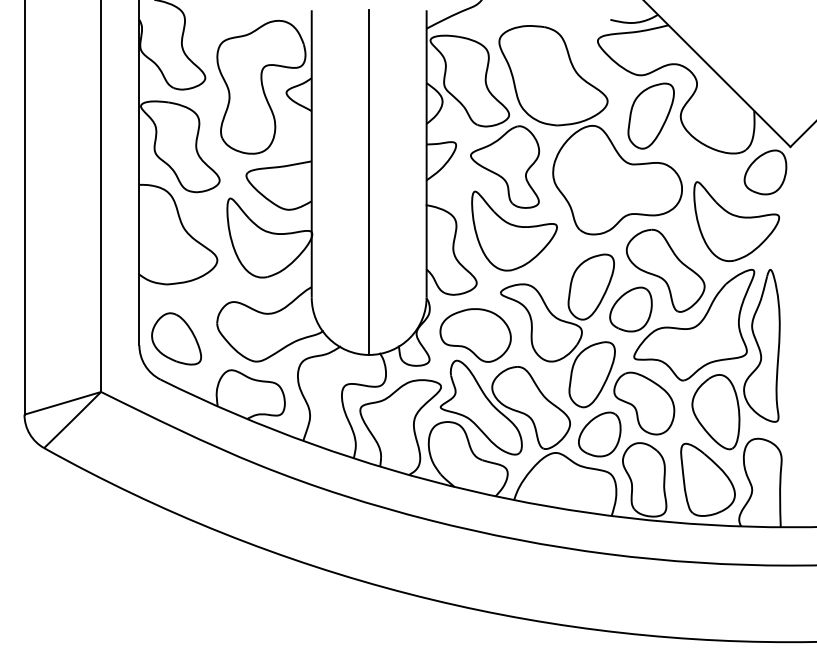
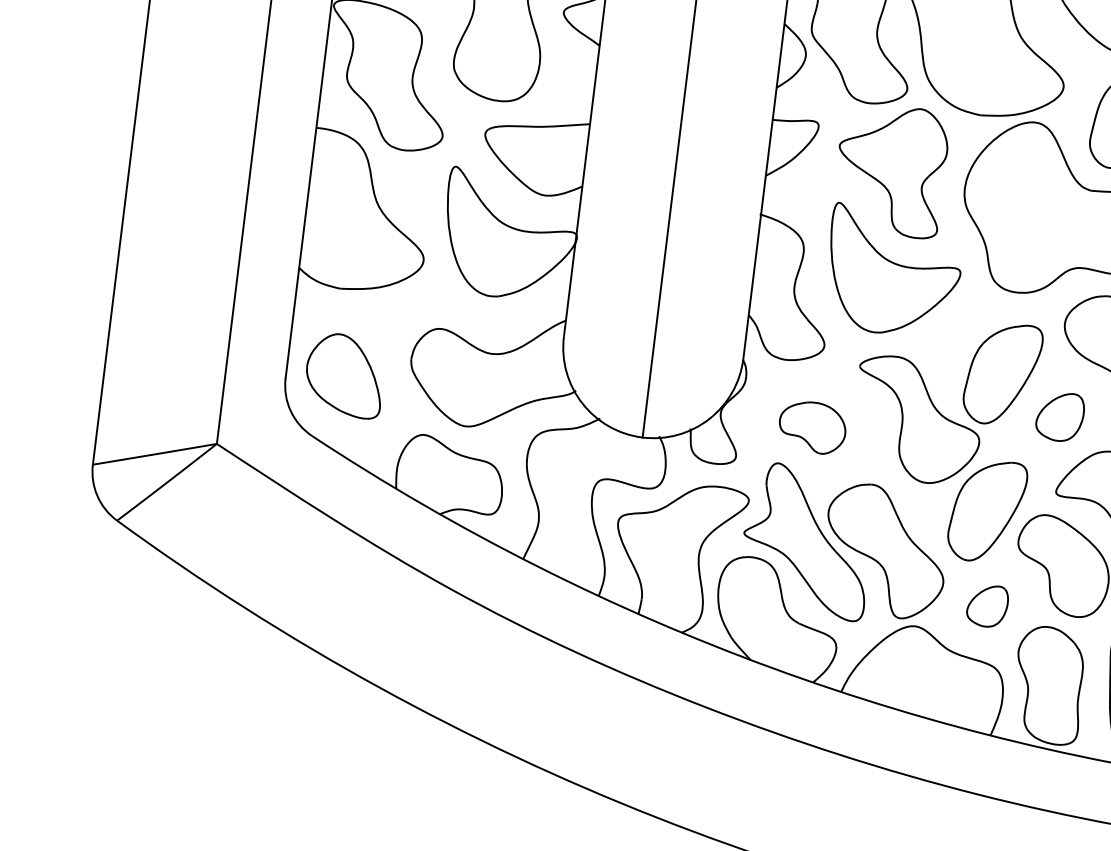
part: (630, 309) -> (1059, 416), size x0.7
part: (475, 335) -> (812, 427), size x0.6
part: (599, 434) -> (987, 605), size x0.6

